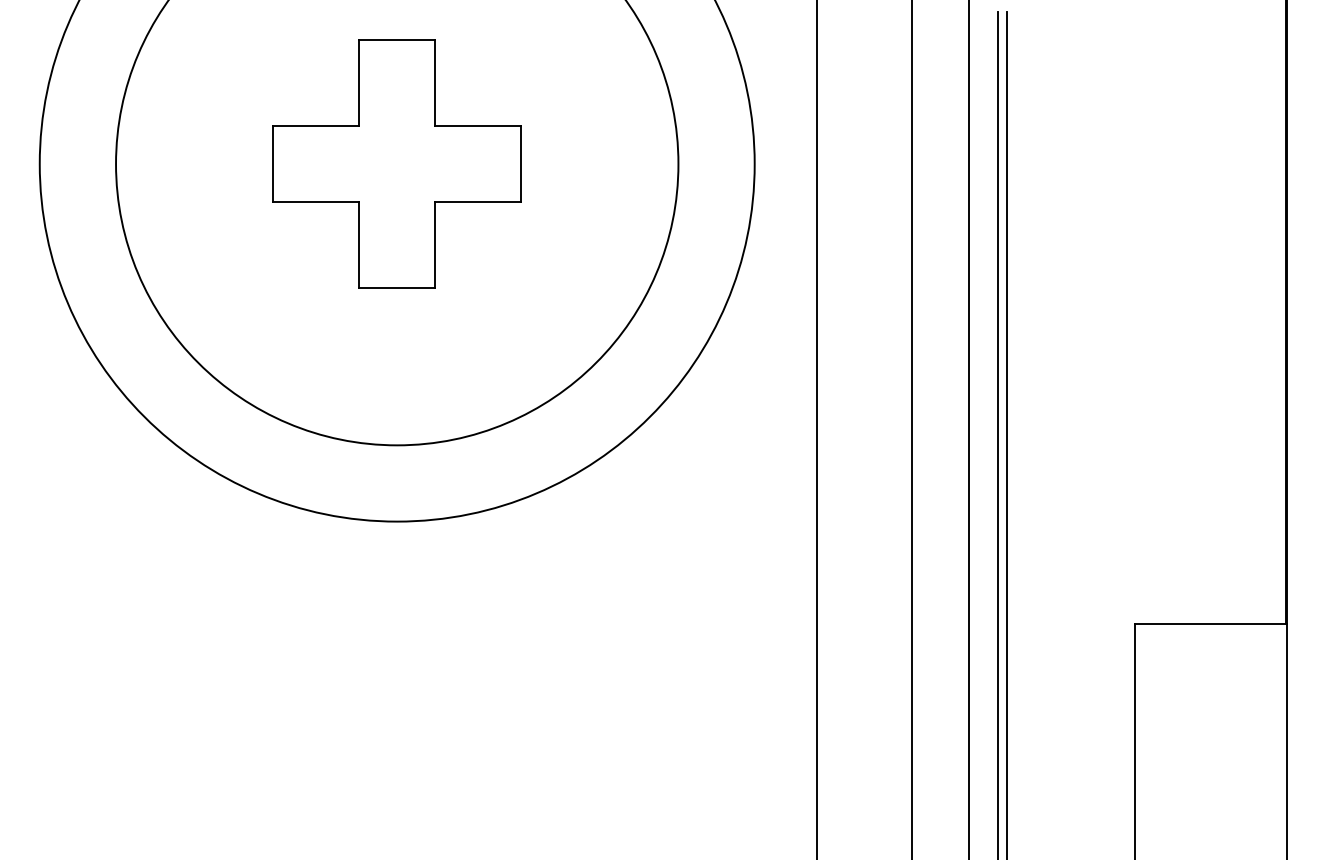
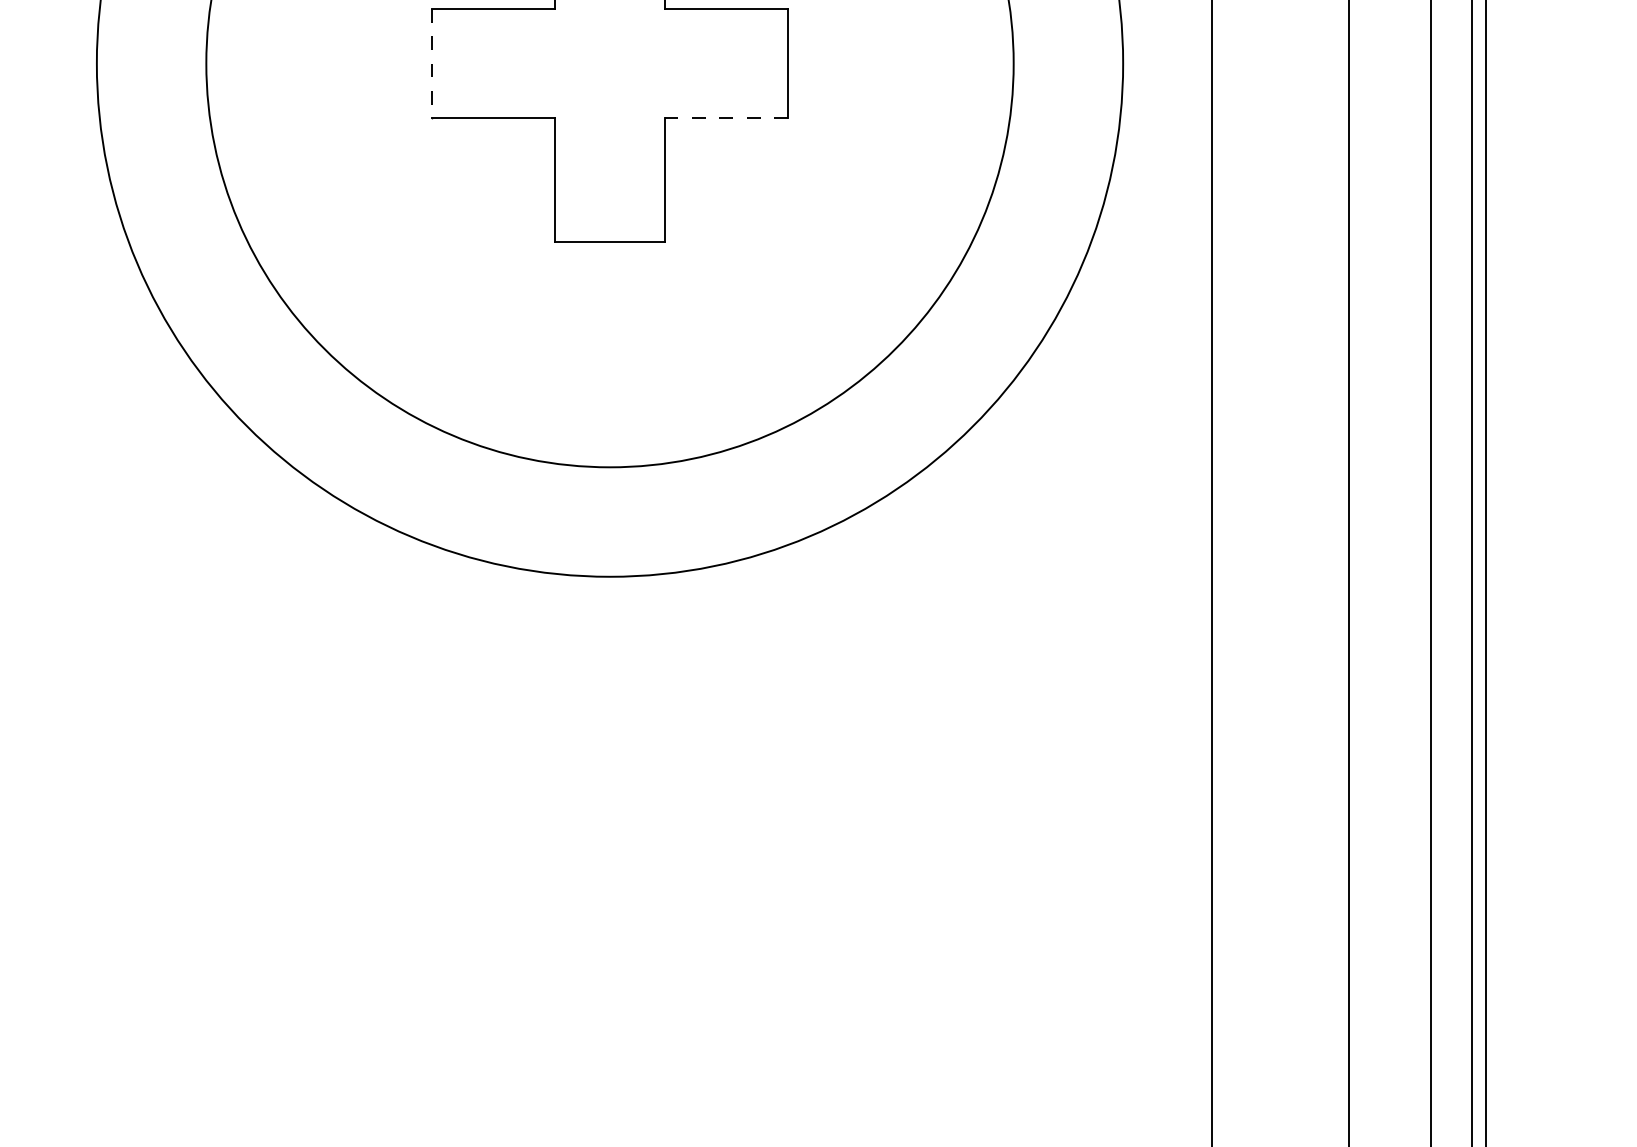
line: (273, 164) -> (432, 64), solid -> dashed
line: (478, 202) -> (726, 118), solid -> dashed

